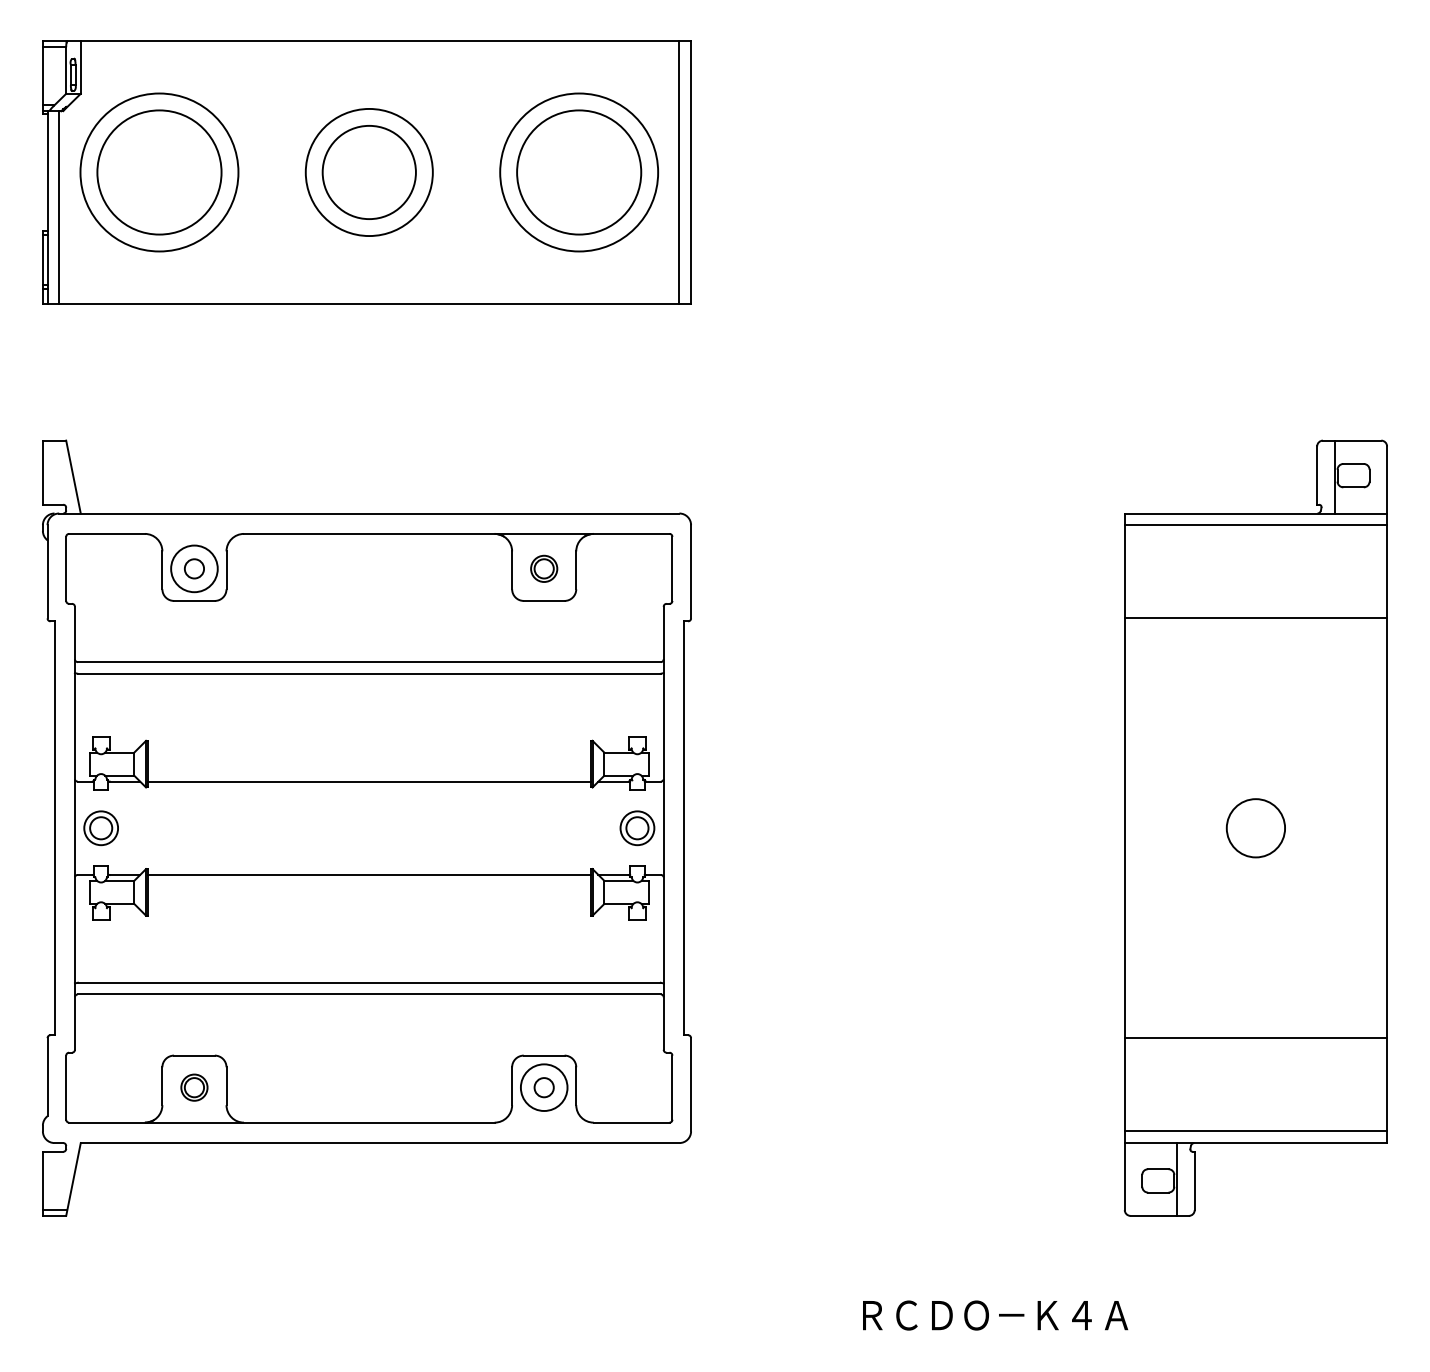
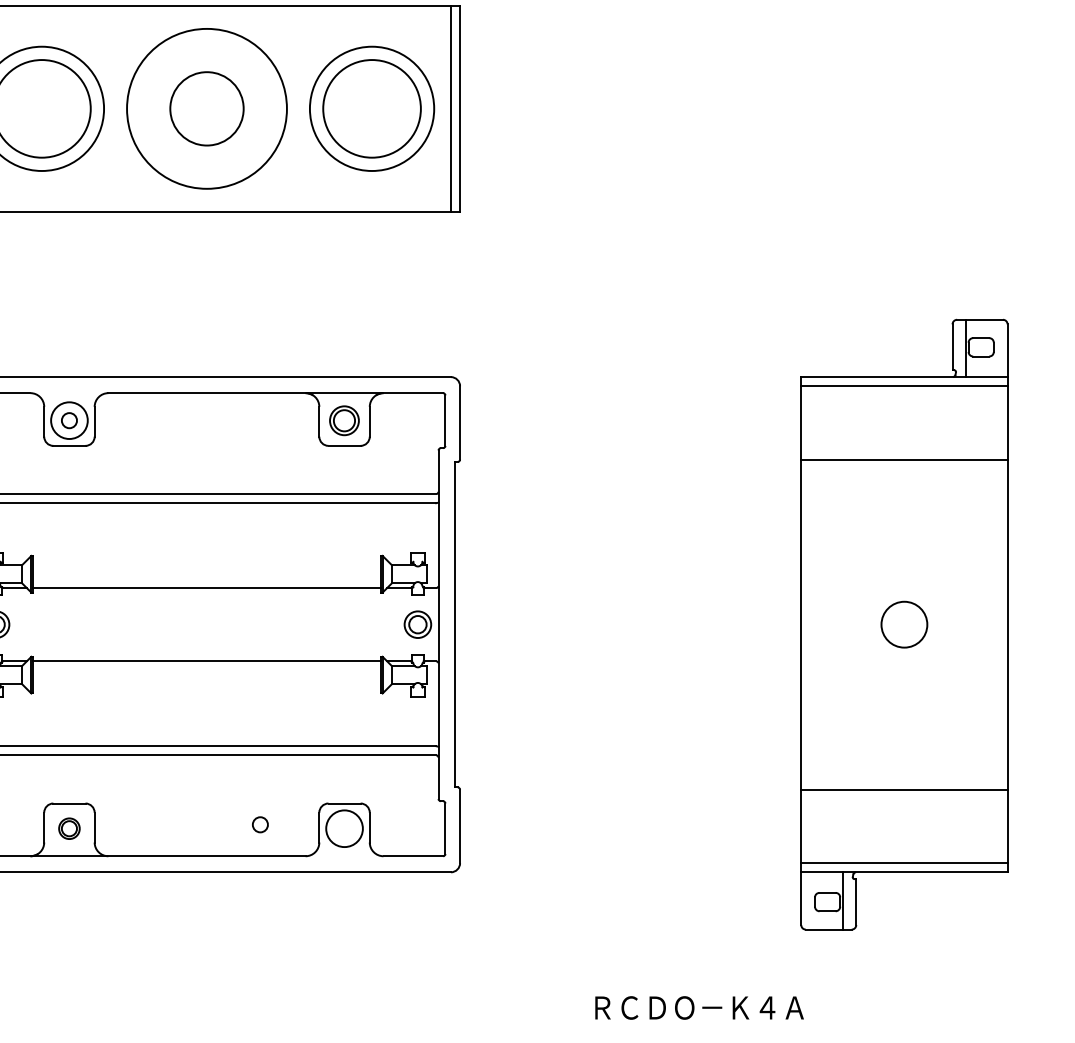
circle: (368, 172) -> (206, 108), size x1.6
part: (544, 568) -> (344, 420), size x1.4
circle: (543, 1087) -> (259, 824), moved

